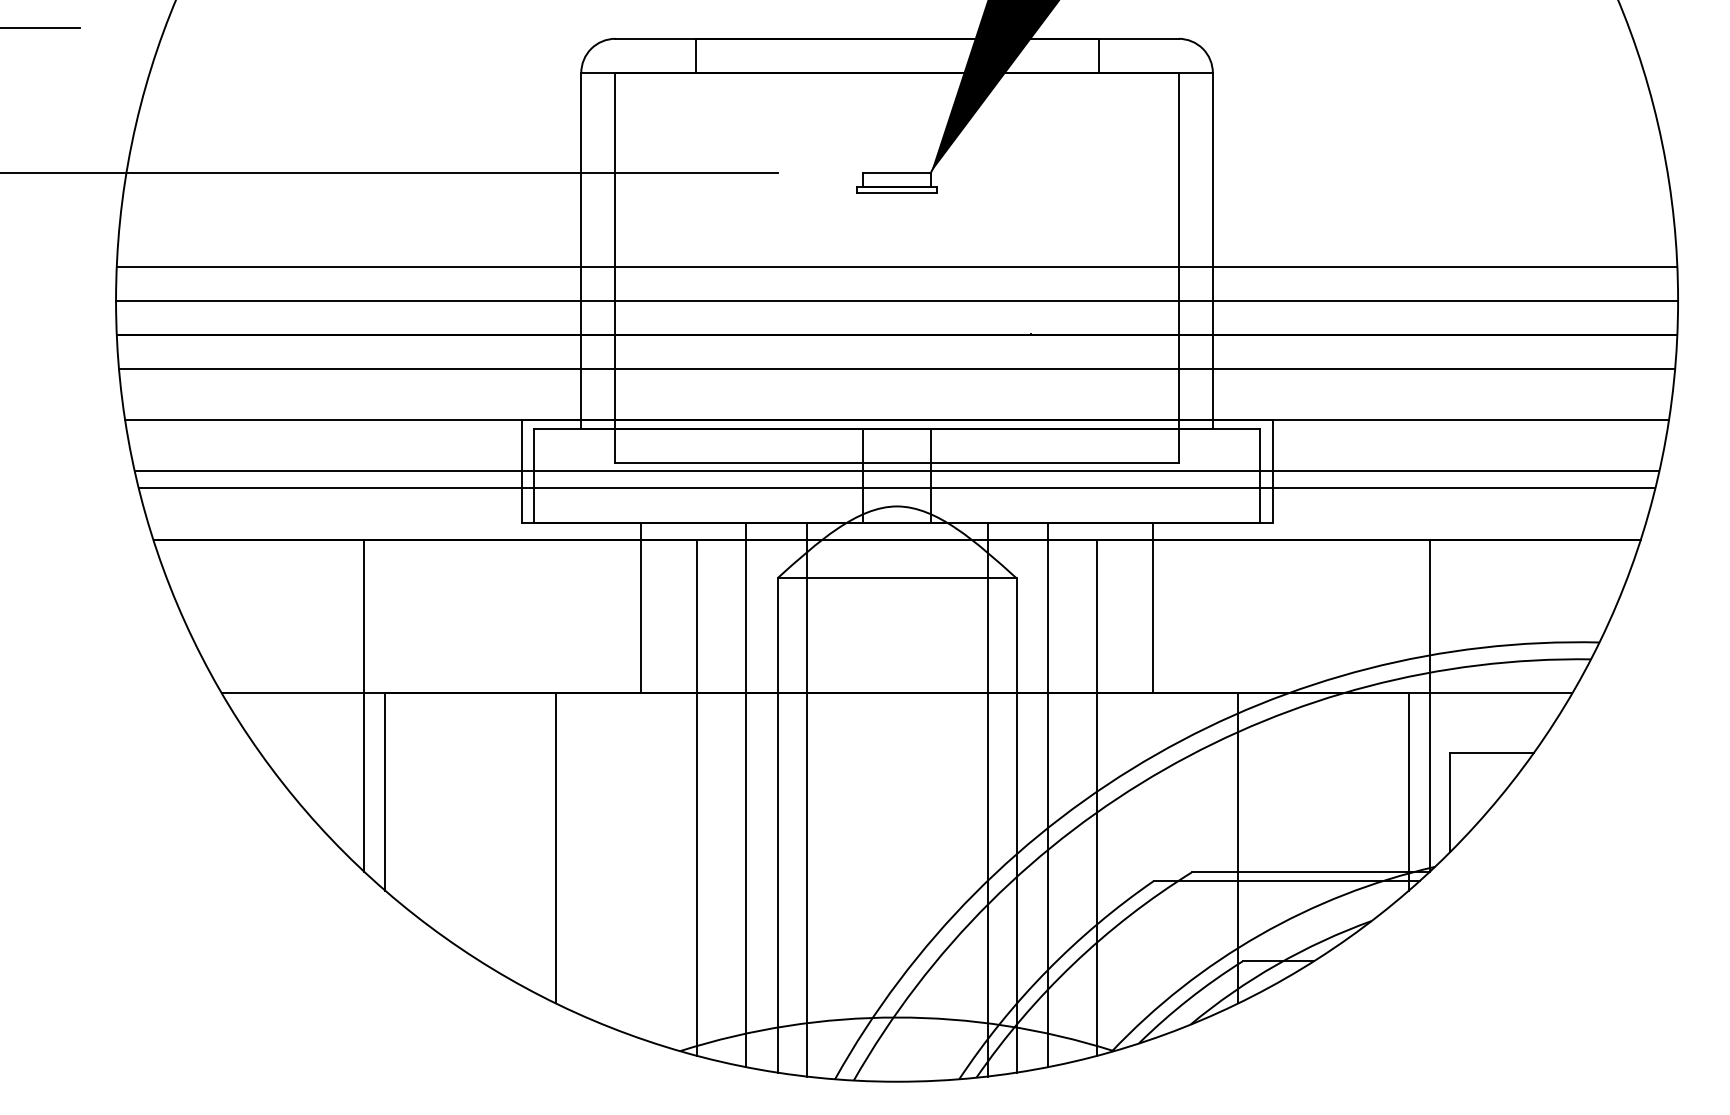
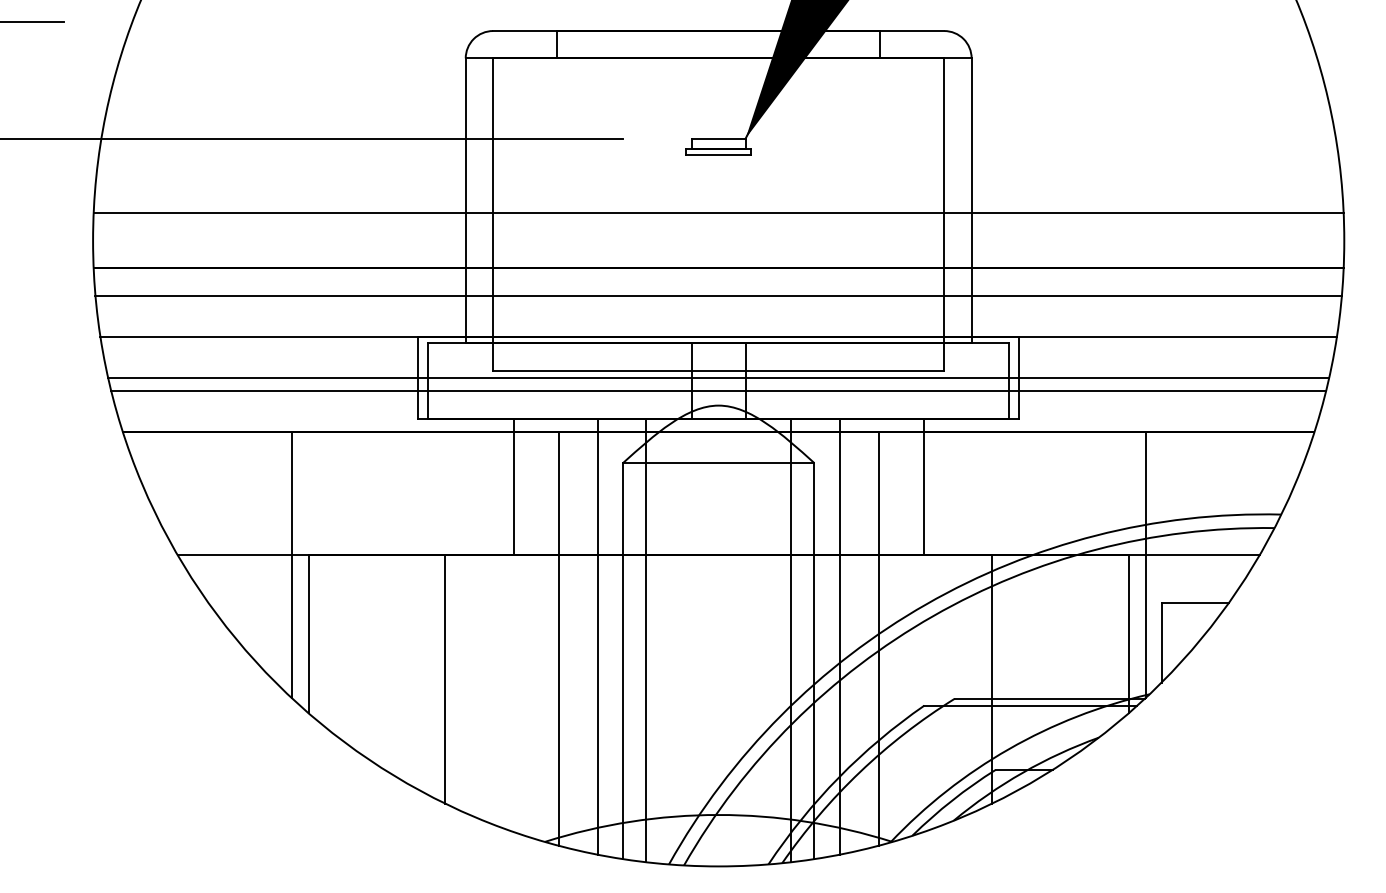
line: (897, 300) -> (719, 240), removed

